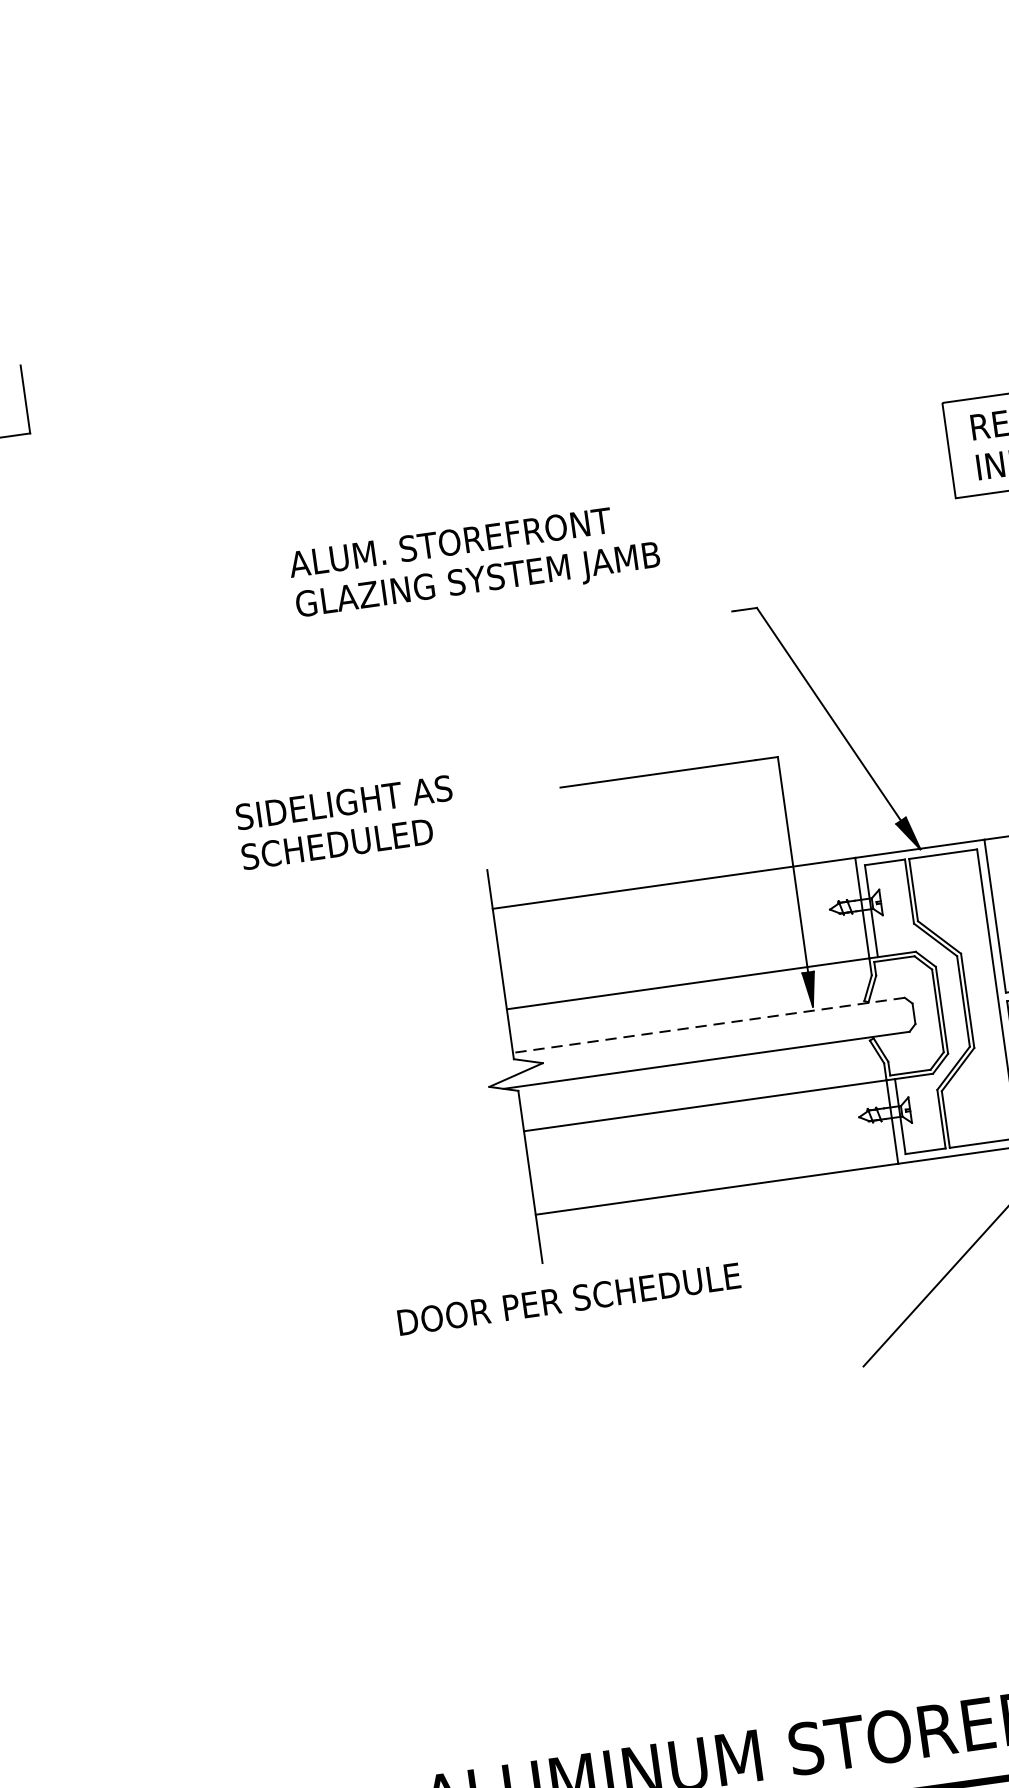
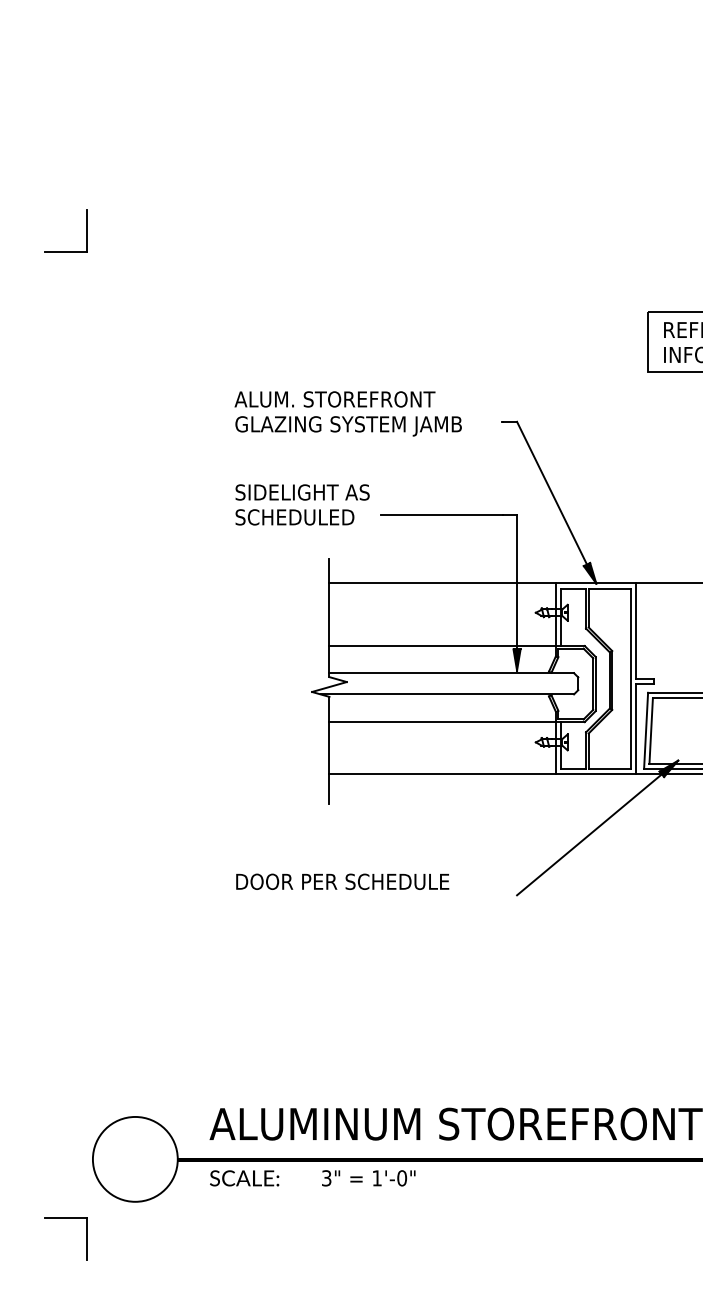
text: (473, 562) -> (347, 413), moved
text: (346, 821) -> (302, 504), moved
line: (708, 1025) -> (451, 673), dashed -> solid
text: (568, 1298) -> (342, 881), moved

